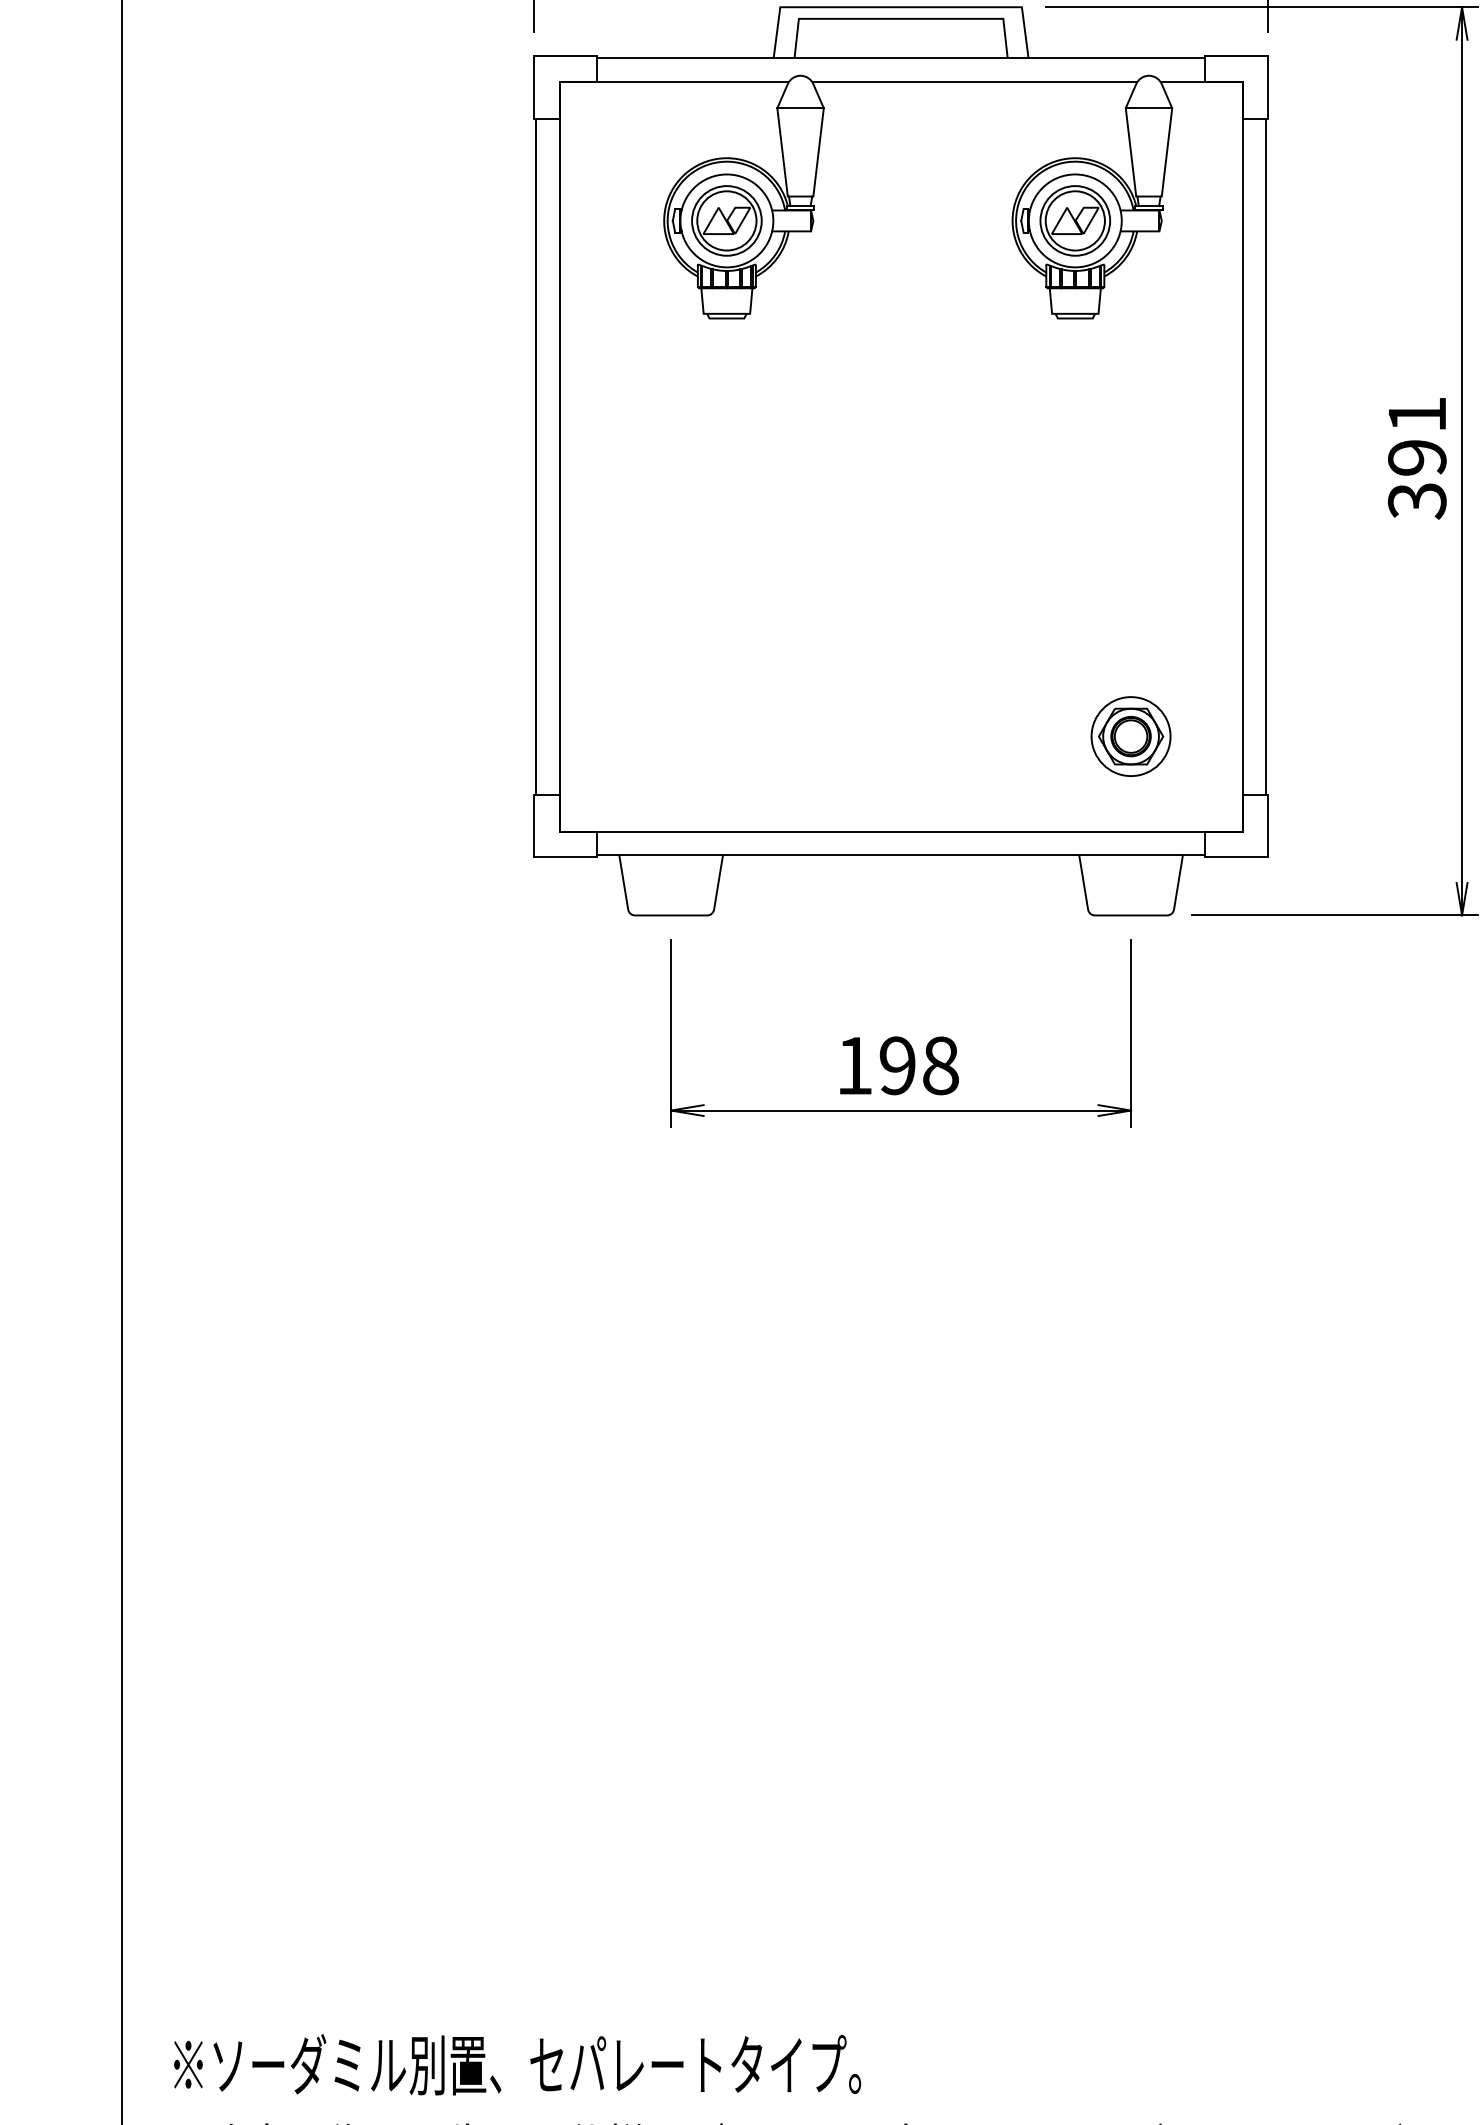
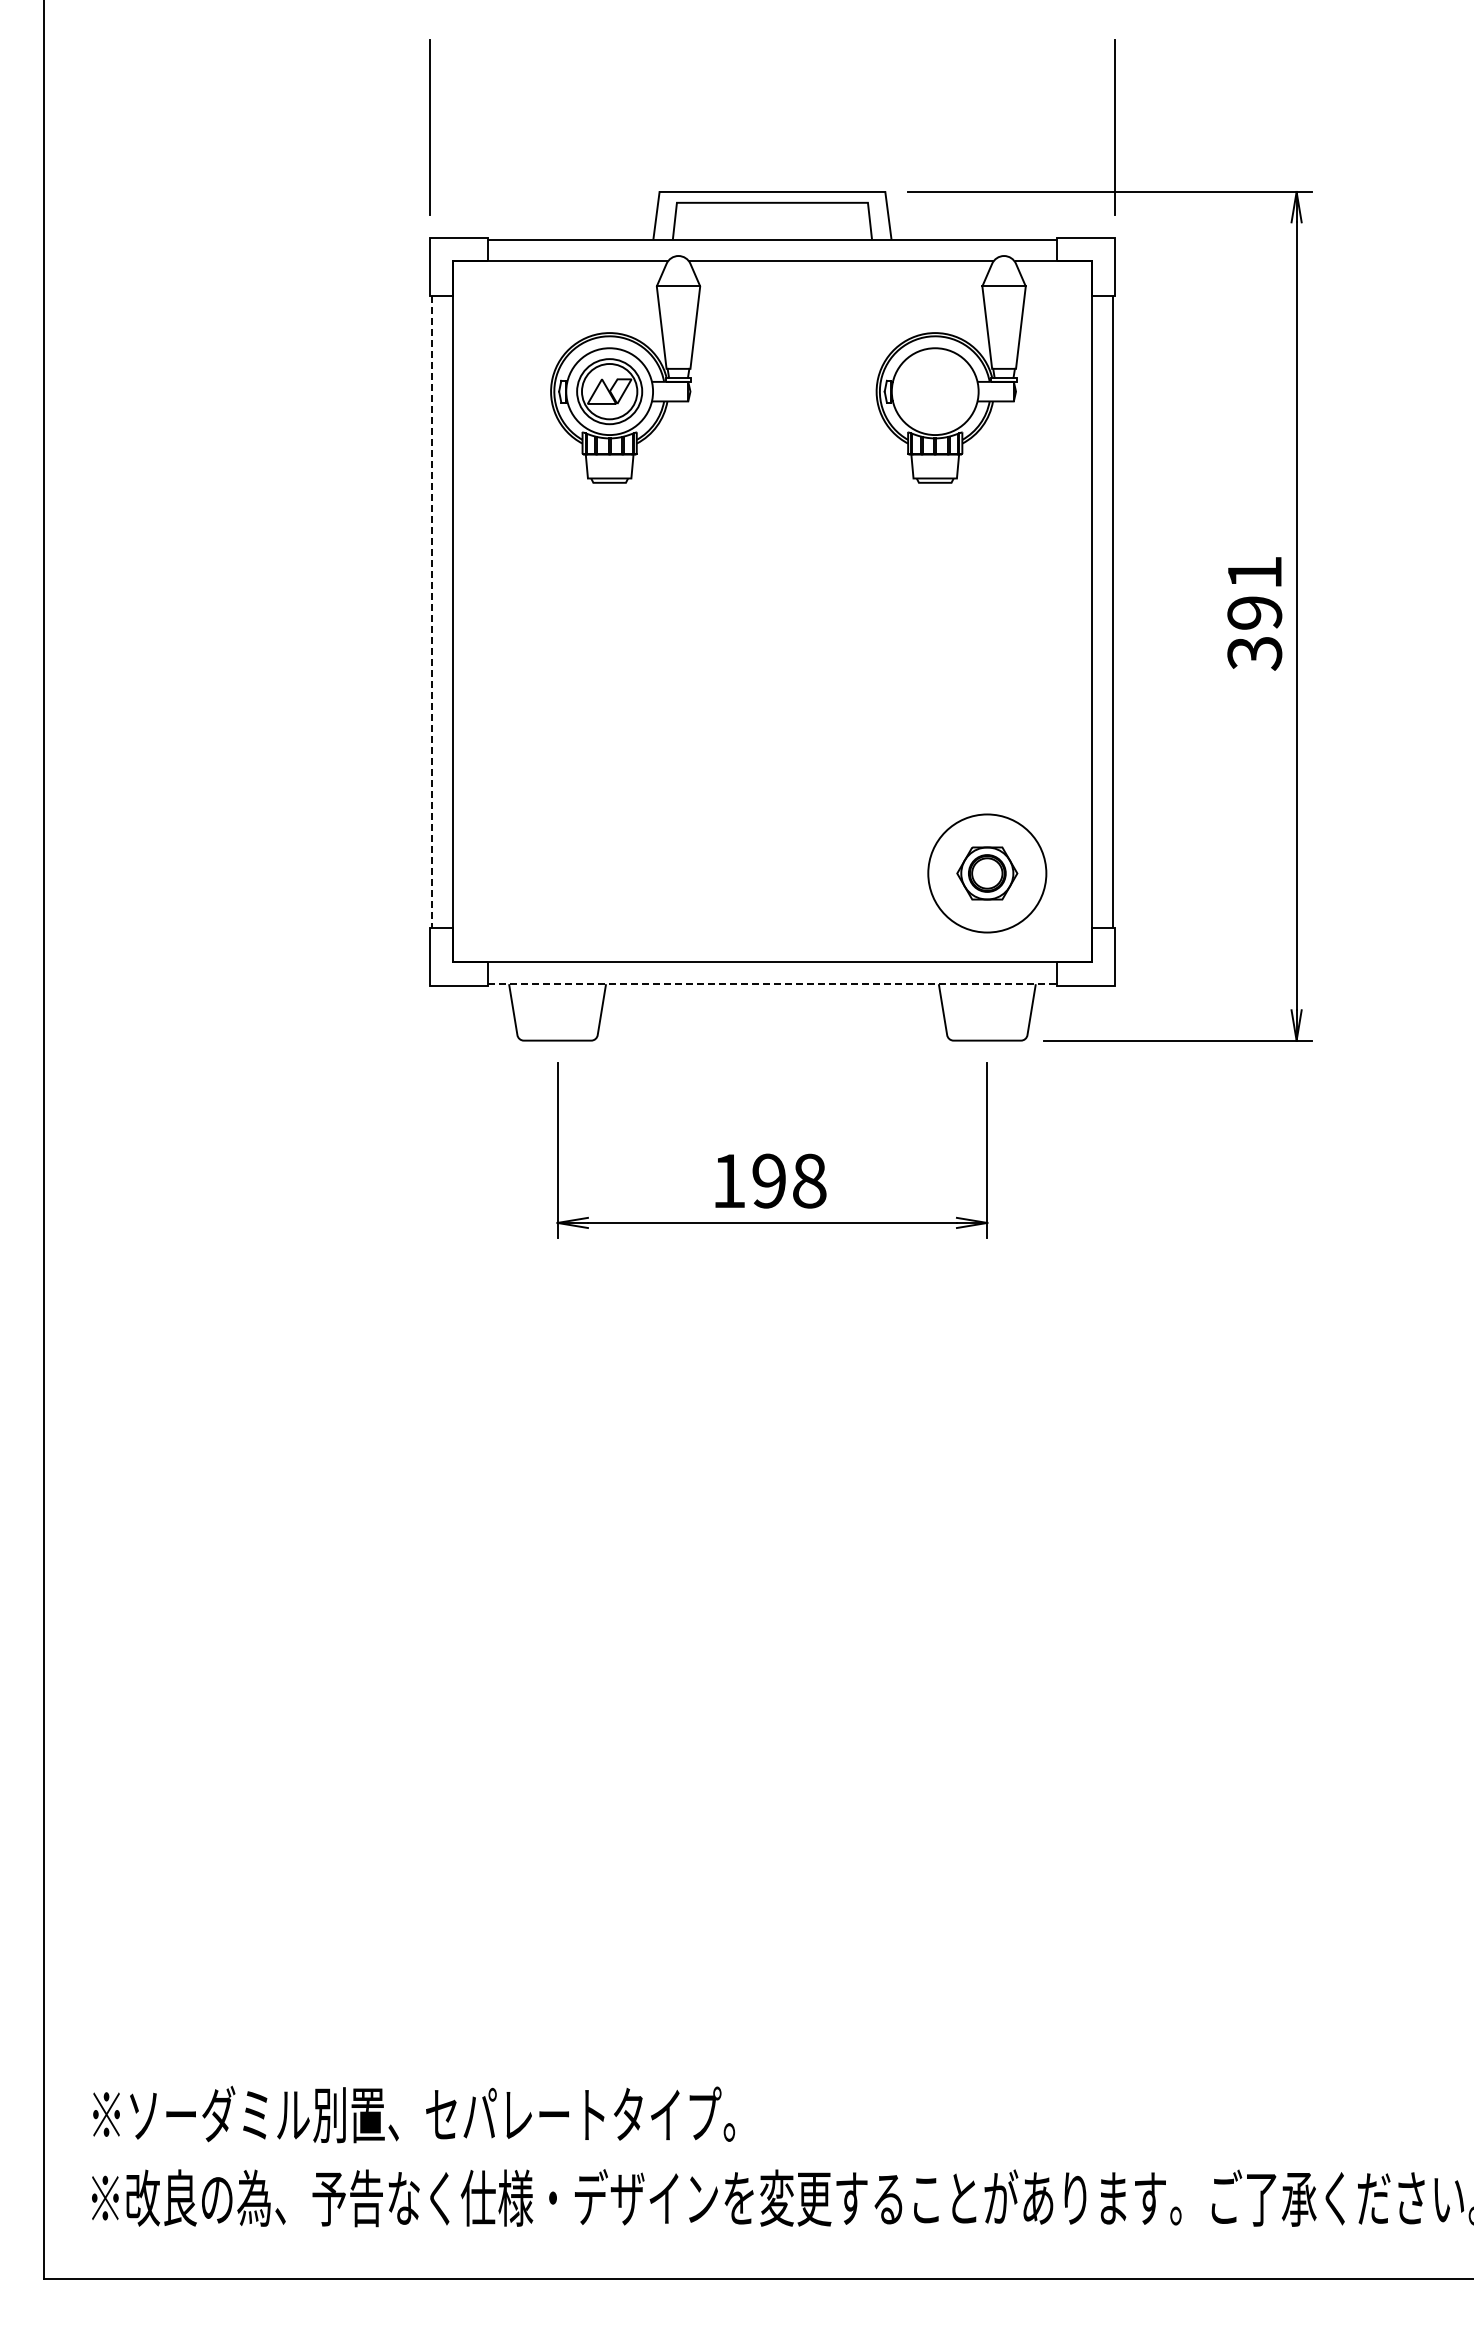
part: (1074, 220) -> (934, 391), removed
line: (536, 456) -> (431, 611), solid -> dashed
circle: (1131, 736) -> (987, 873), size x1.6
line: (901, 855) -> (772, 984), solid -> dashed

